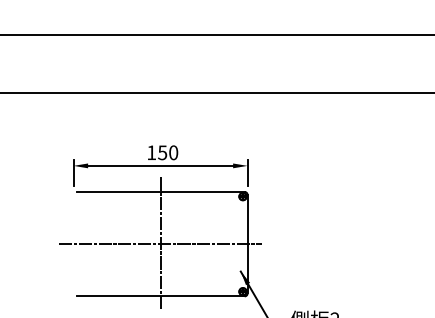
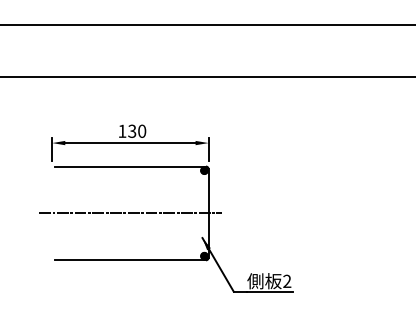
text: (162, 151) -> (132, 130), 150 -> 130
line: (160, 244) -> (130, 213), removed

